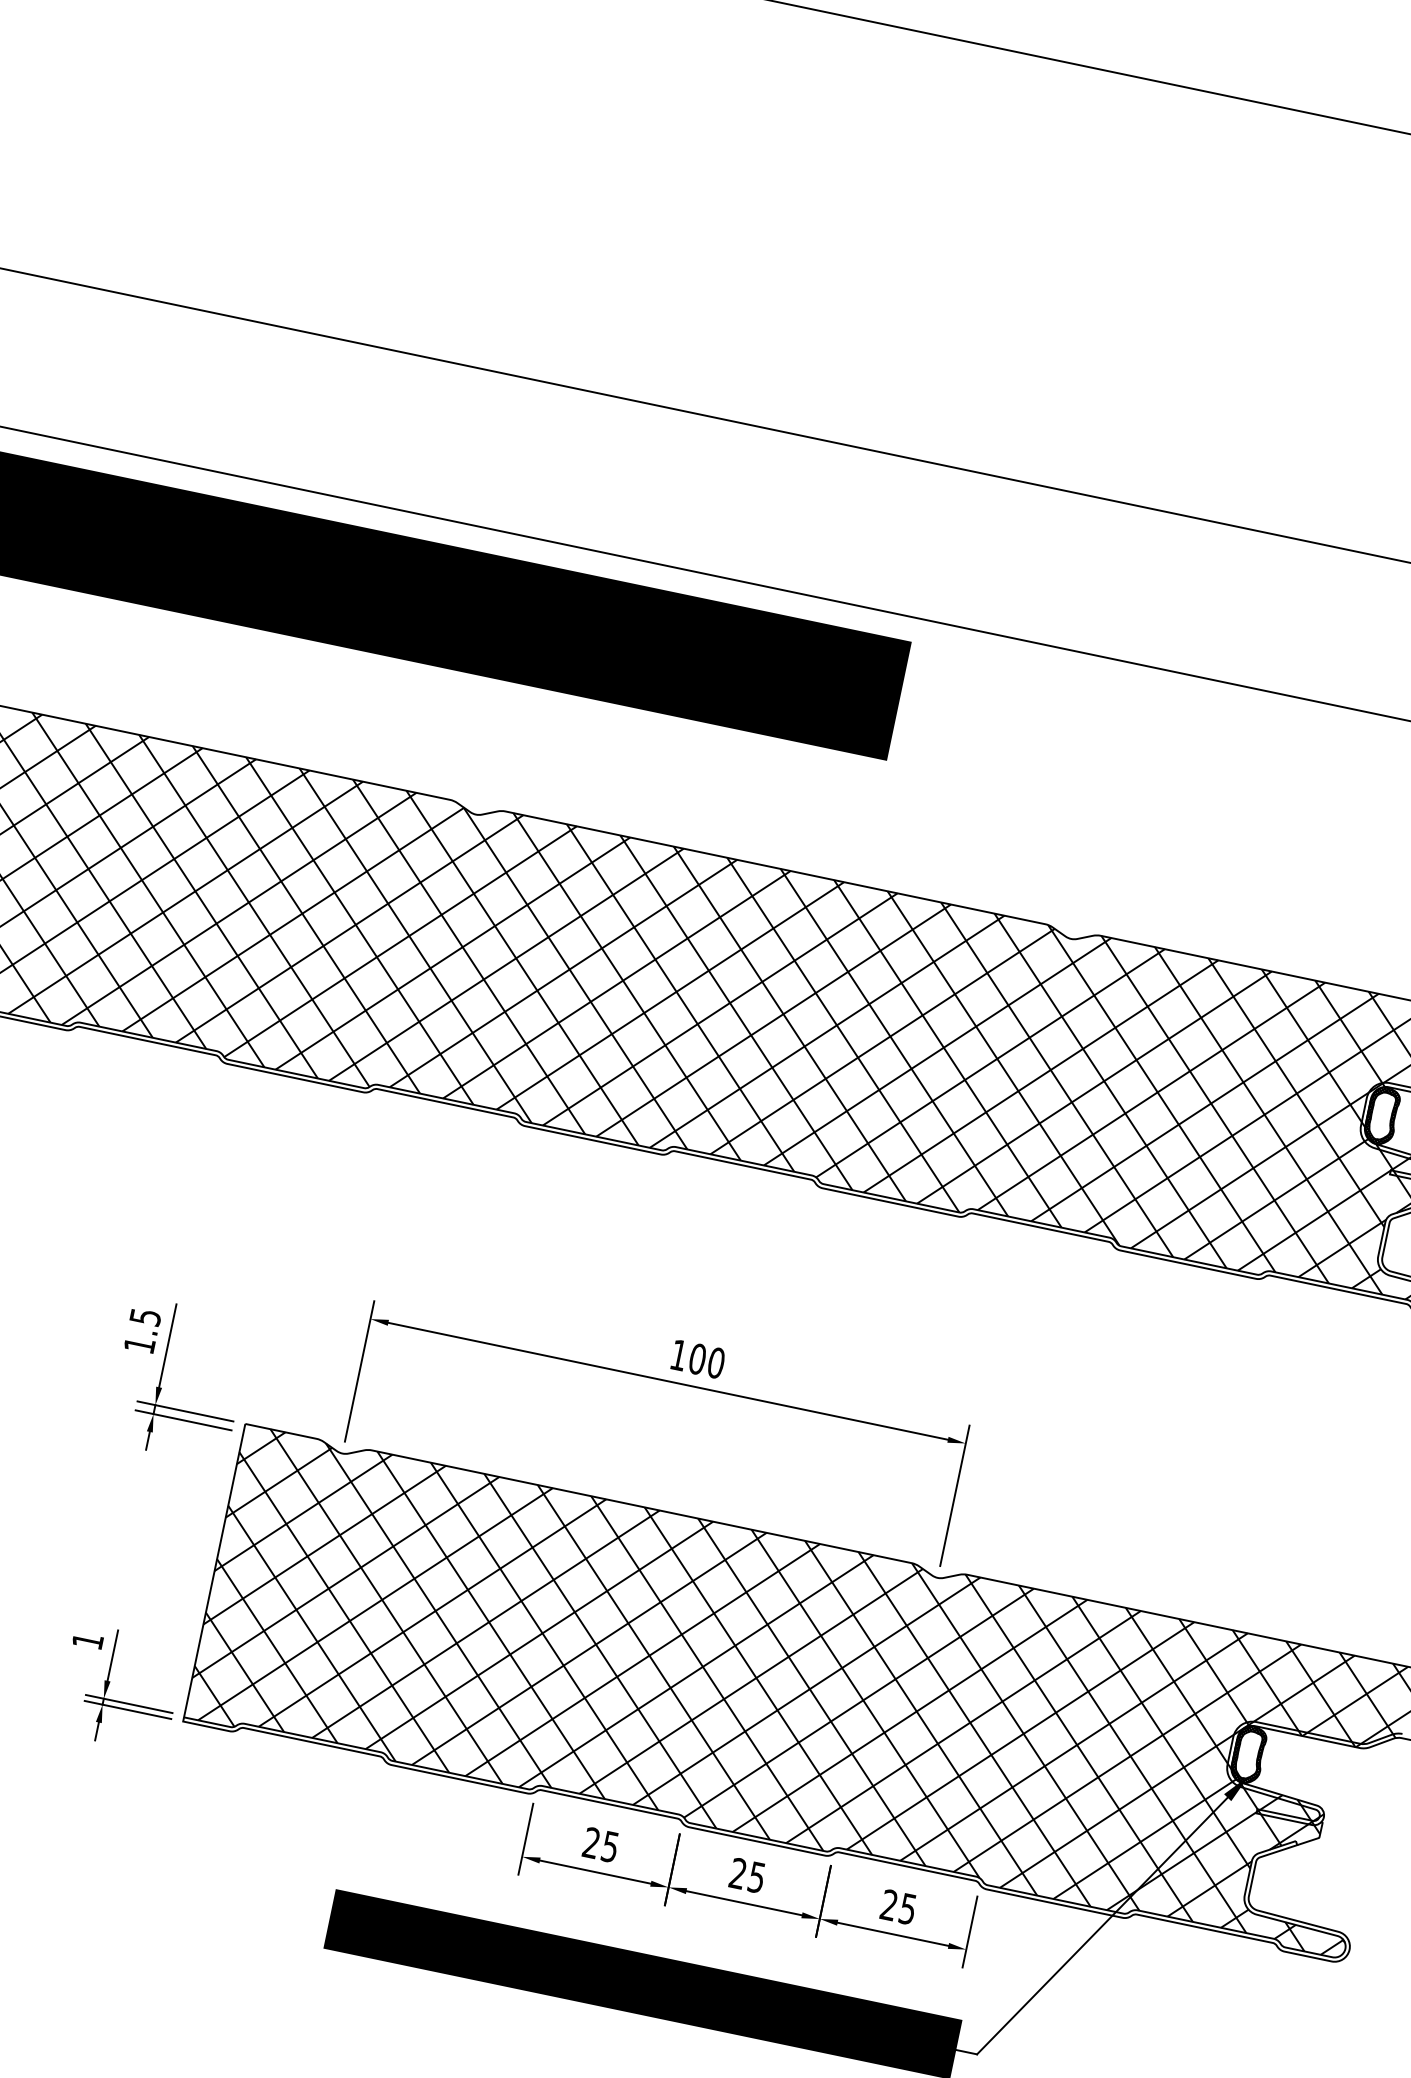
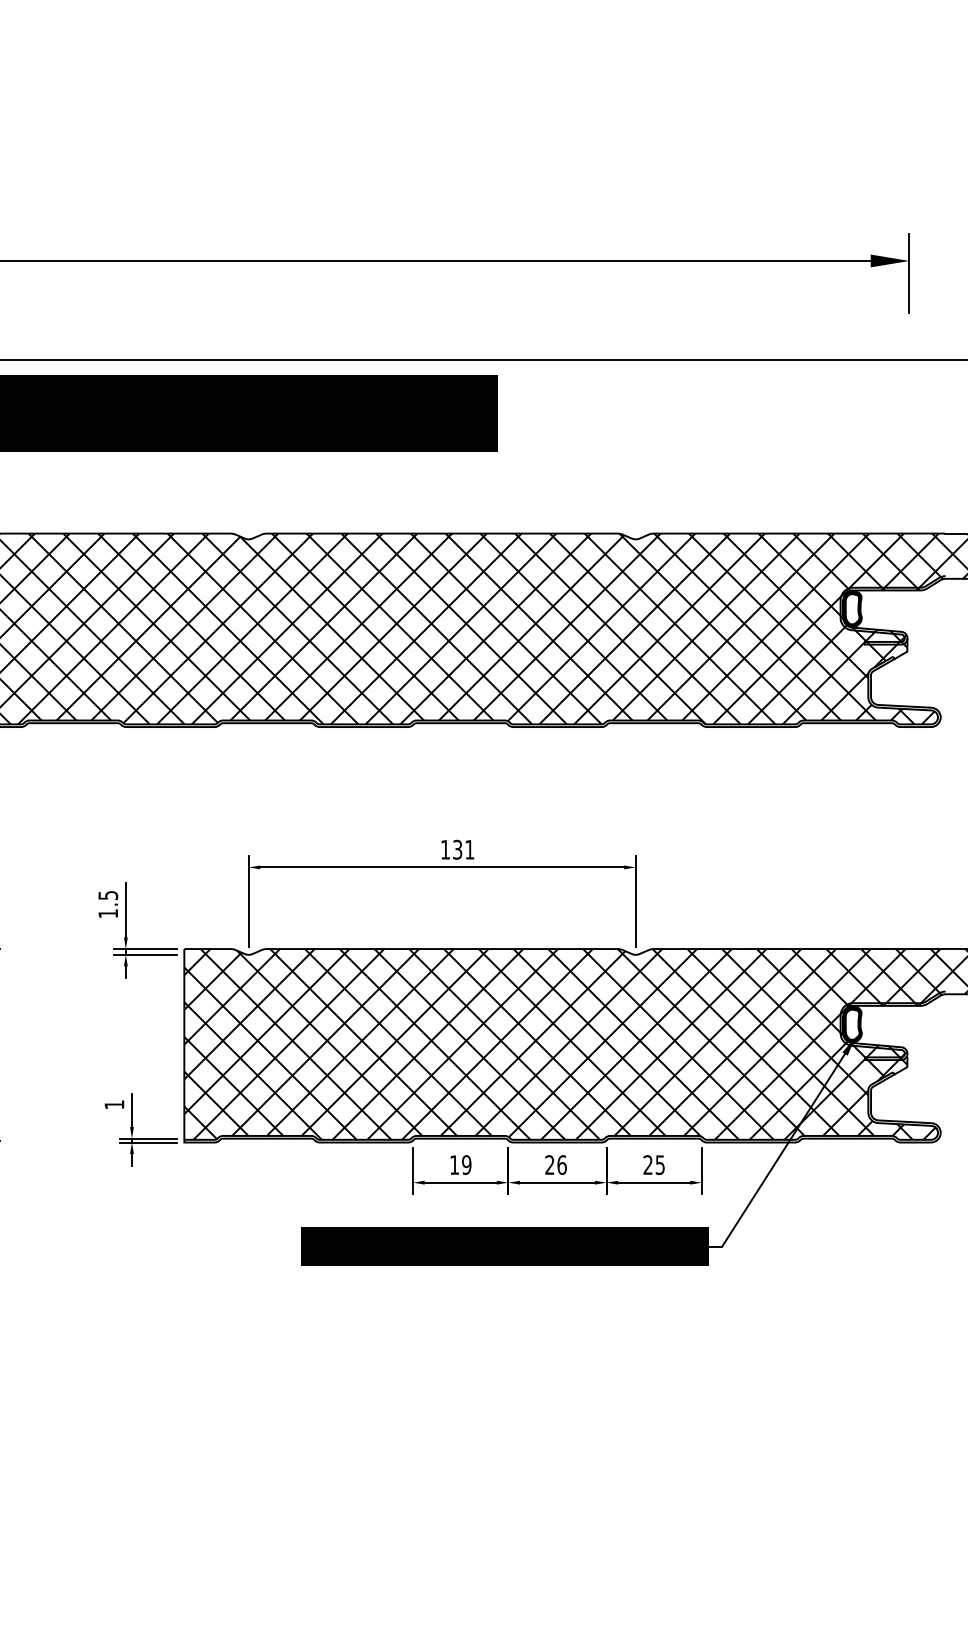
text: (706, 1360) -> (463, 849), 100 -> 131
text: (600, 1844) -> (460, 1164), 25 -> 19
text: (756, 1876) -> (561, 1164), 25 -> 26

